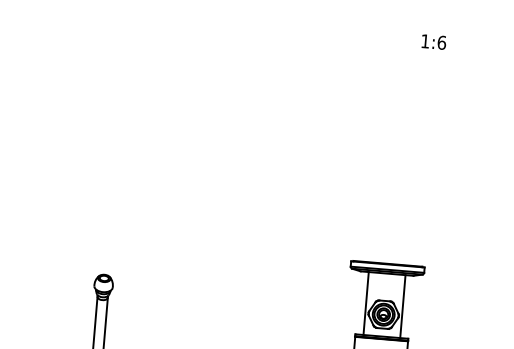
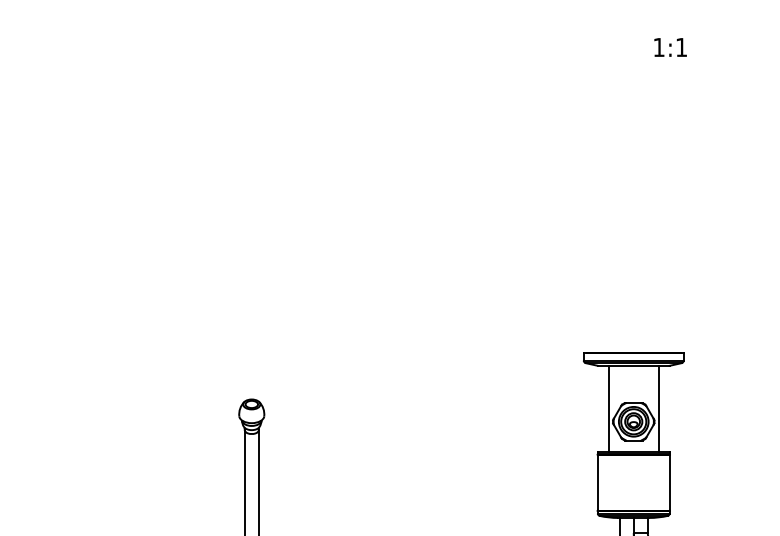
text: (441, 42) -> (681, 47), 1:6 -> 1:1

